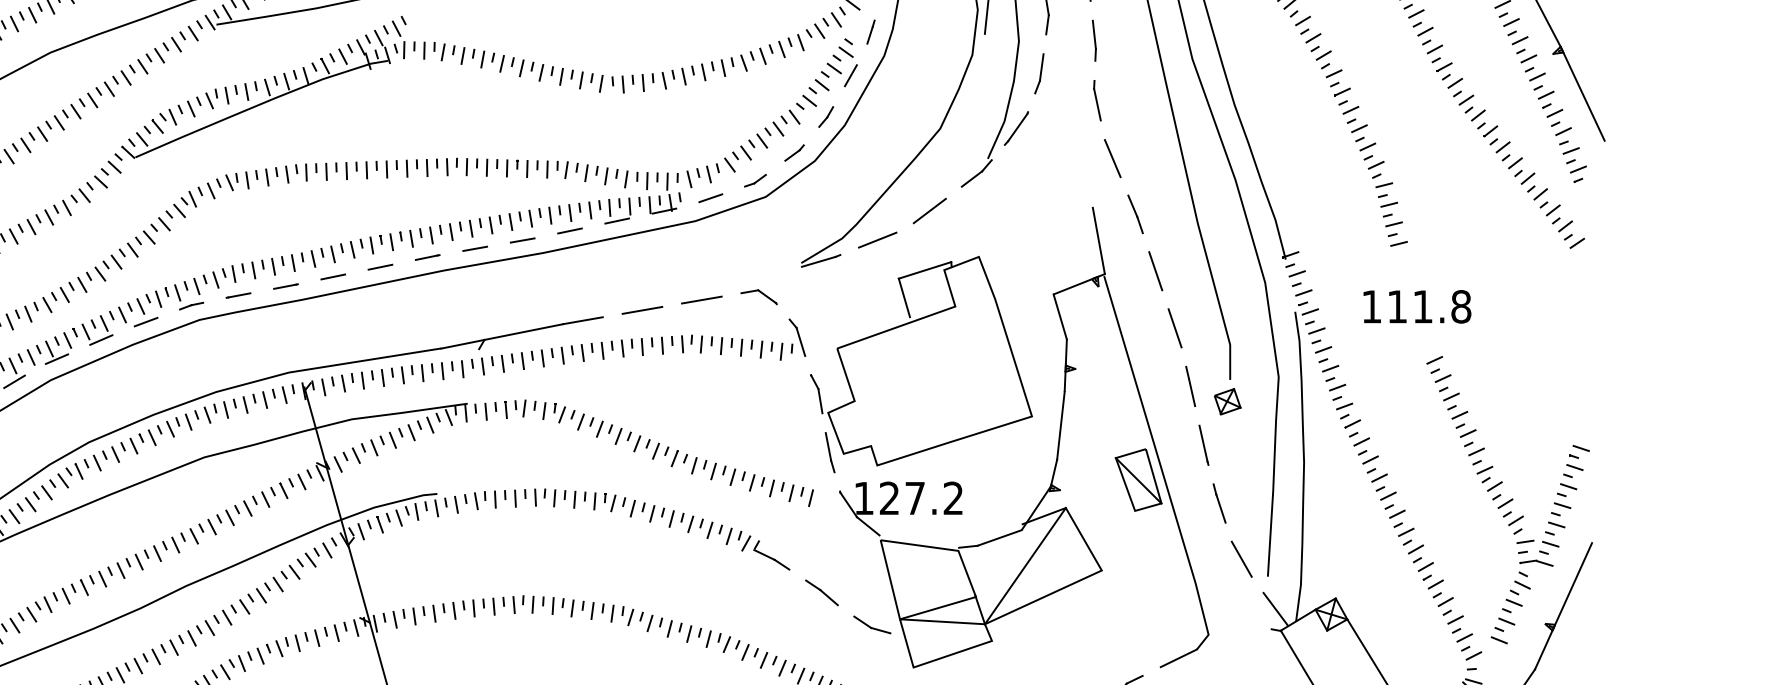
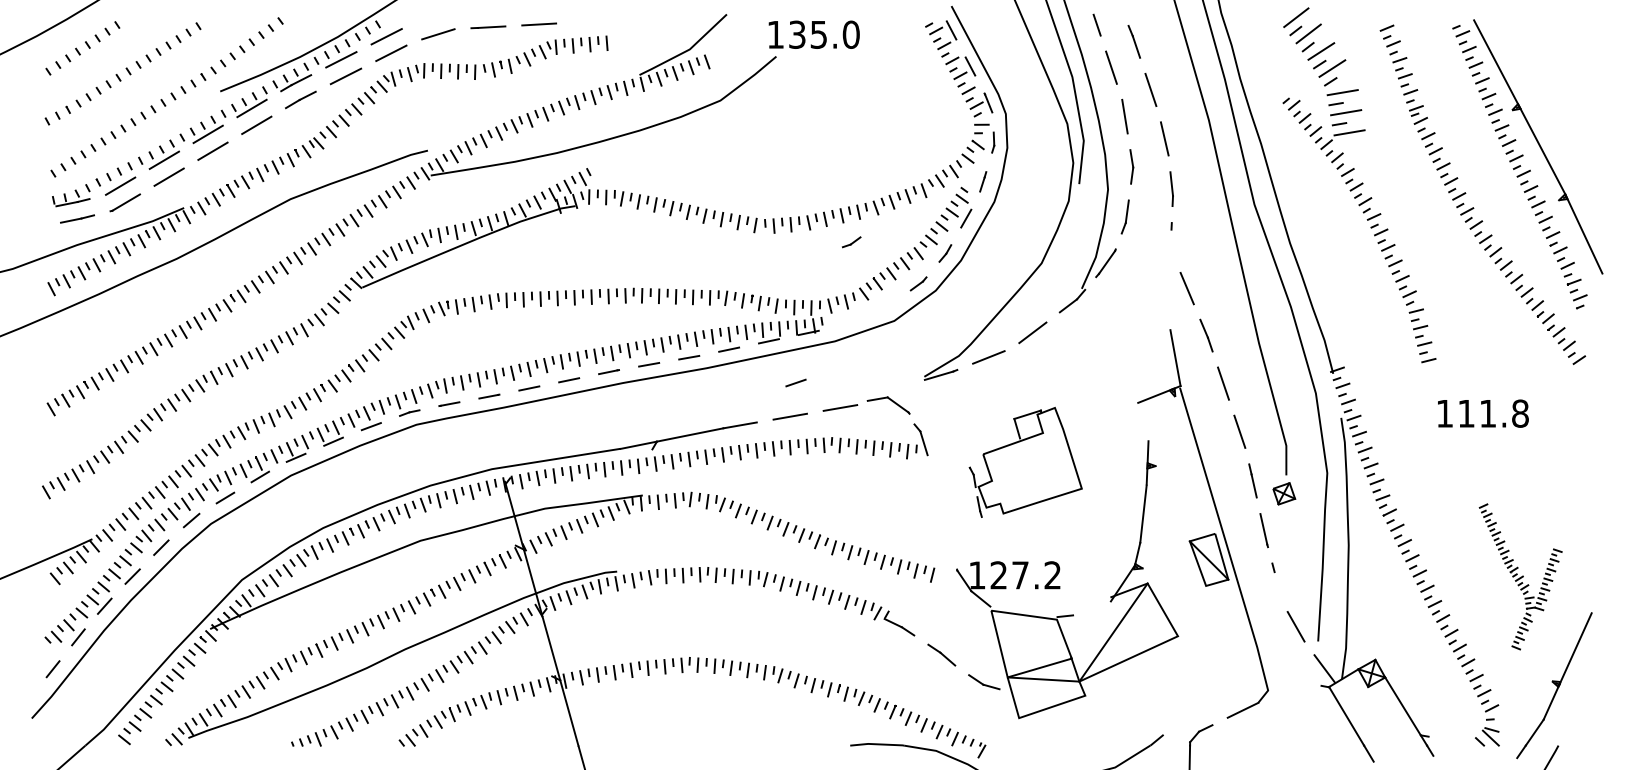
line: (1097, 103) -> (1174, 242), removed
part: (755, 181) -> (851, 242), moved
line: (710, 197) -> (795, 382), moved
part: (758, 297) -> (888, 405), size x1.4
text: (1417, 306) -> (1483, 413), moved
line: (1059, 317) -> (1142, 422), removed
part: (921, 364) -> (1025, 462), size x0.6
part: (1507, 499) -> (1520, 576), size x0.6
line: (1220, 508) -> (1278, 583), removed
line: (999, 537) -> (1091, 608), removed

